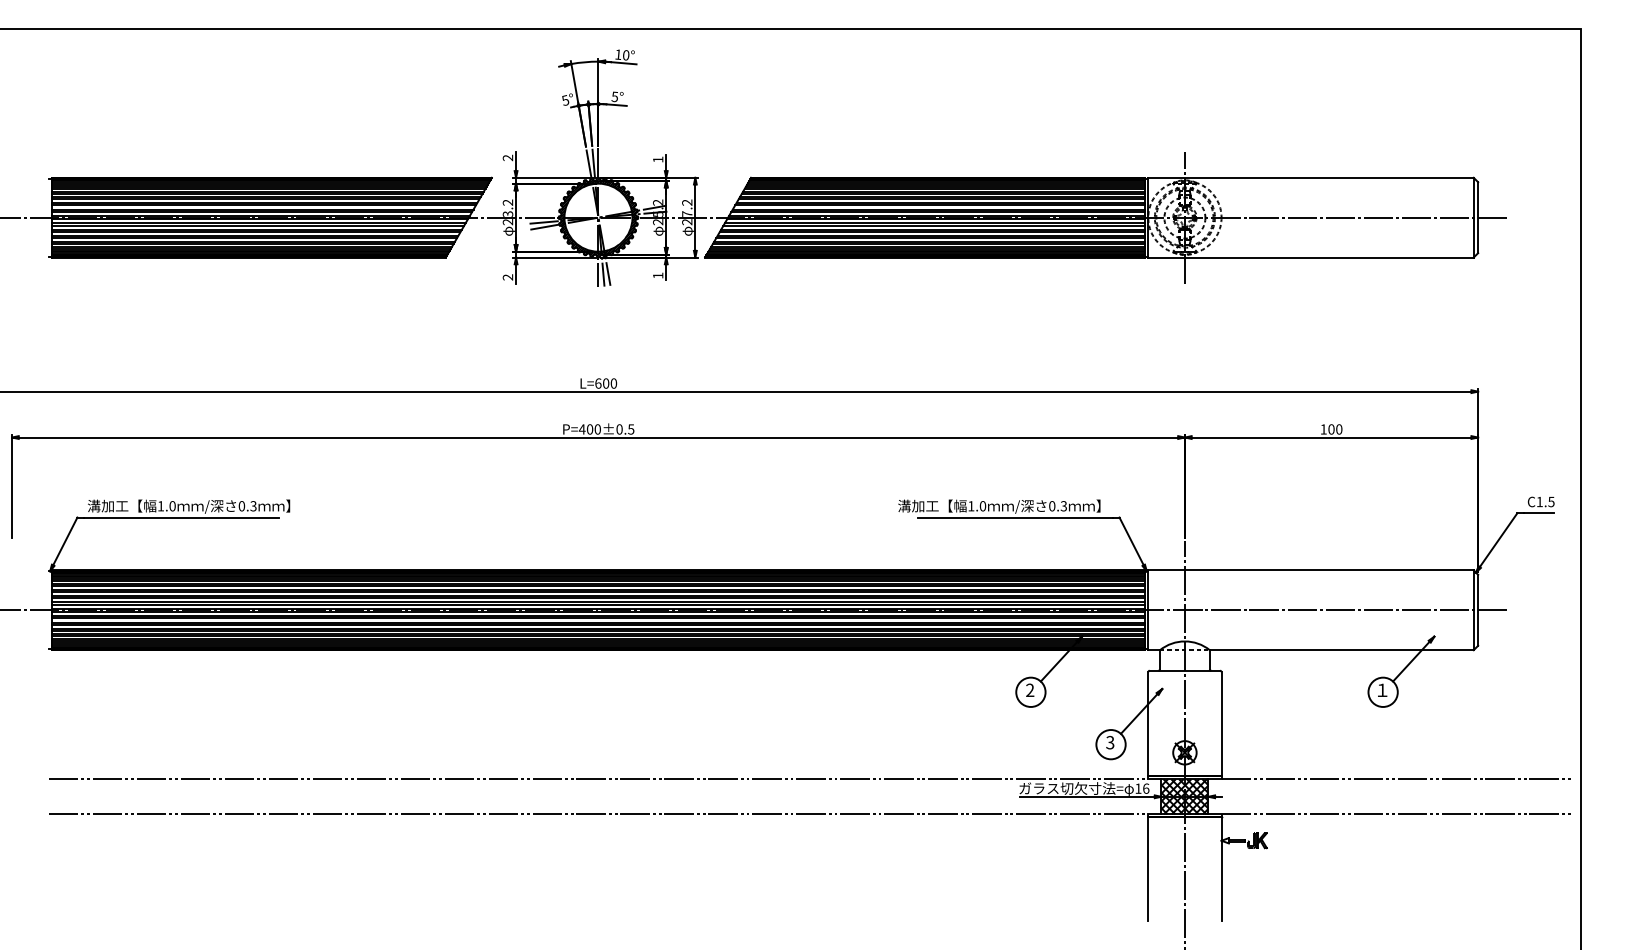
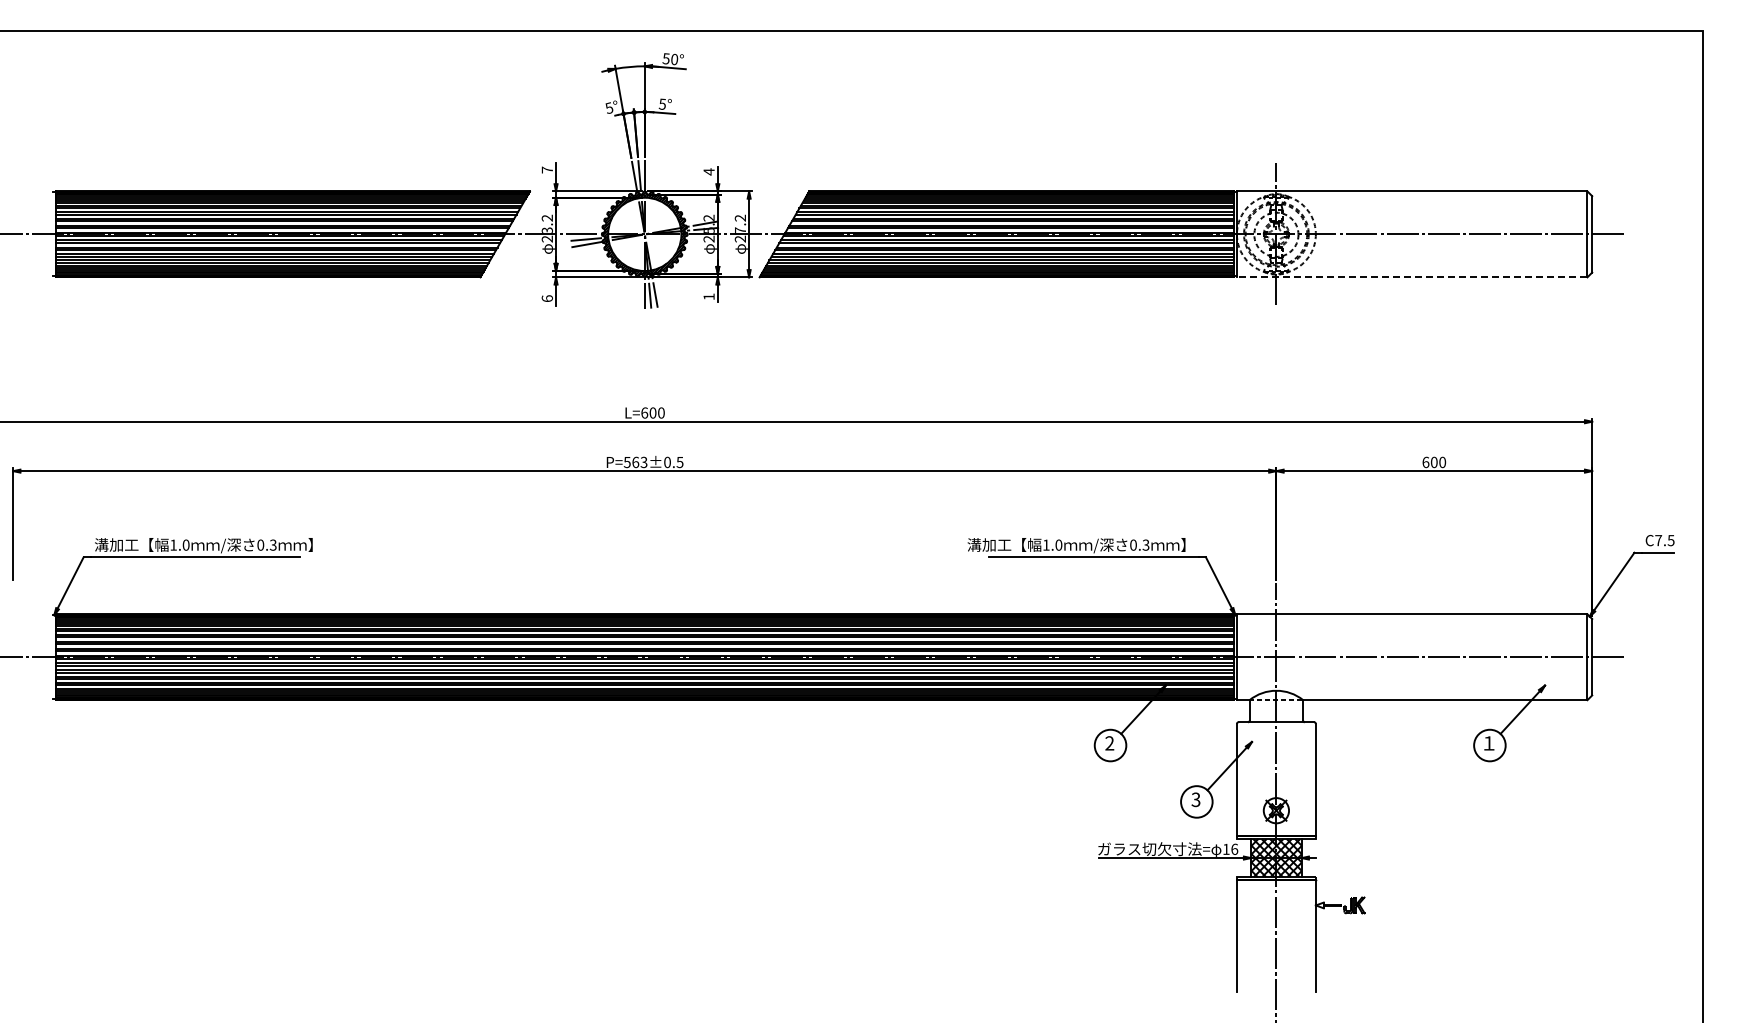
text: (617, 54) -> (665, 58), 10° -> 50°
text: (507, 157) -> (546, 169), 2 -> 7
text: (657, 159) -> (708, 171), 1 -> 4
line: (1310, 257) -> (1411, 277), solid -> dashed
text: (507, 277) -> (546, 298), 2 -> 6
text: (589, 429) -> (635, 462), P=400±0.5 -> P=563±0.5
text: (1323, 429) -> (1425, 462), 100 -> 600
text: (1539, 501) -> (1658, 540), C1.5 -> C7.5
line: (598, 779) -> (644, 839), removed
line: (1396, 779) -> (1504, 839), removed
line: (598, 814) -> (644, 877), removed
line: (1396, 814) -> (1504, 877), removed

